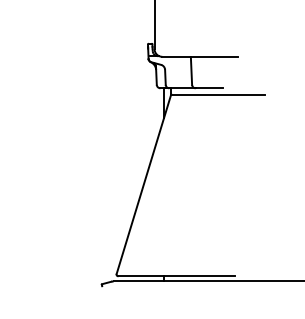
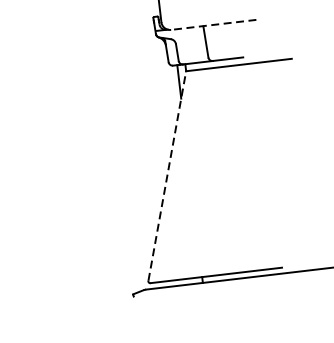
line: (200, 56) -> (214, 24), solid -> dashed
line: (143, 184) -> (166, 176), solid -> dashed

